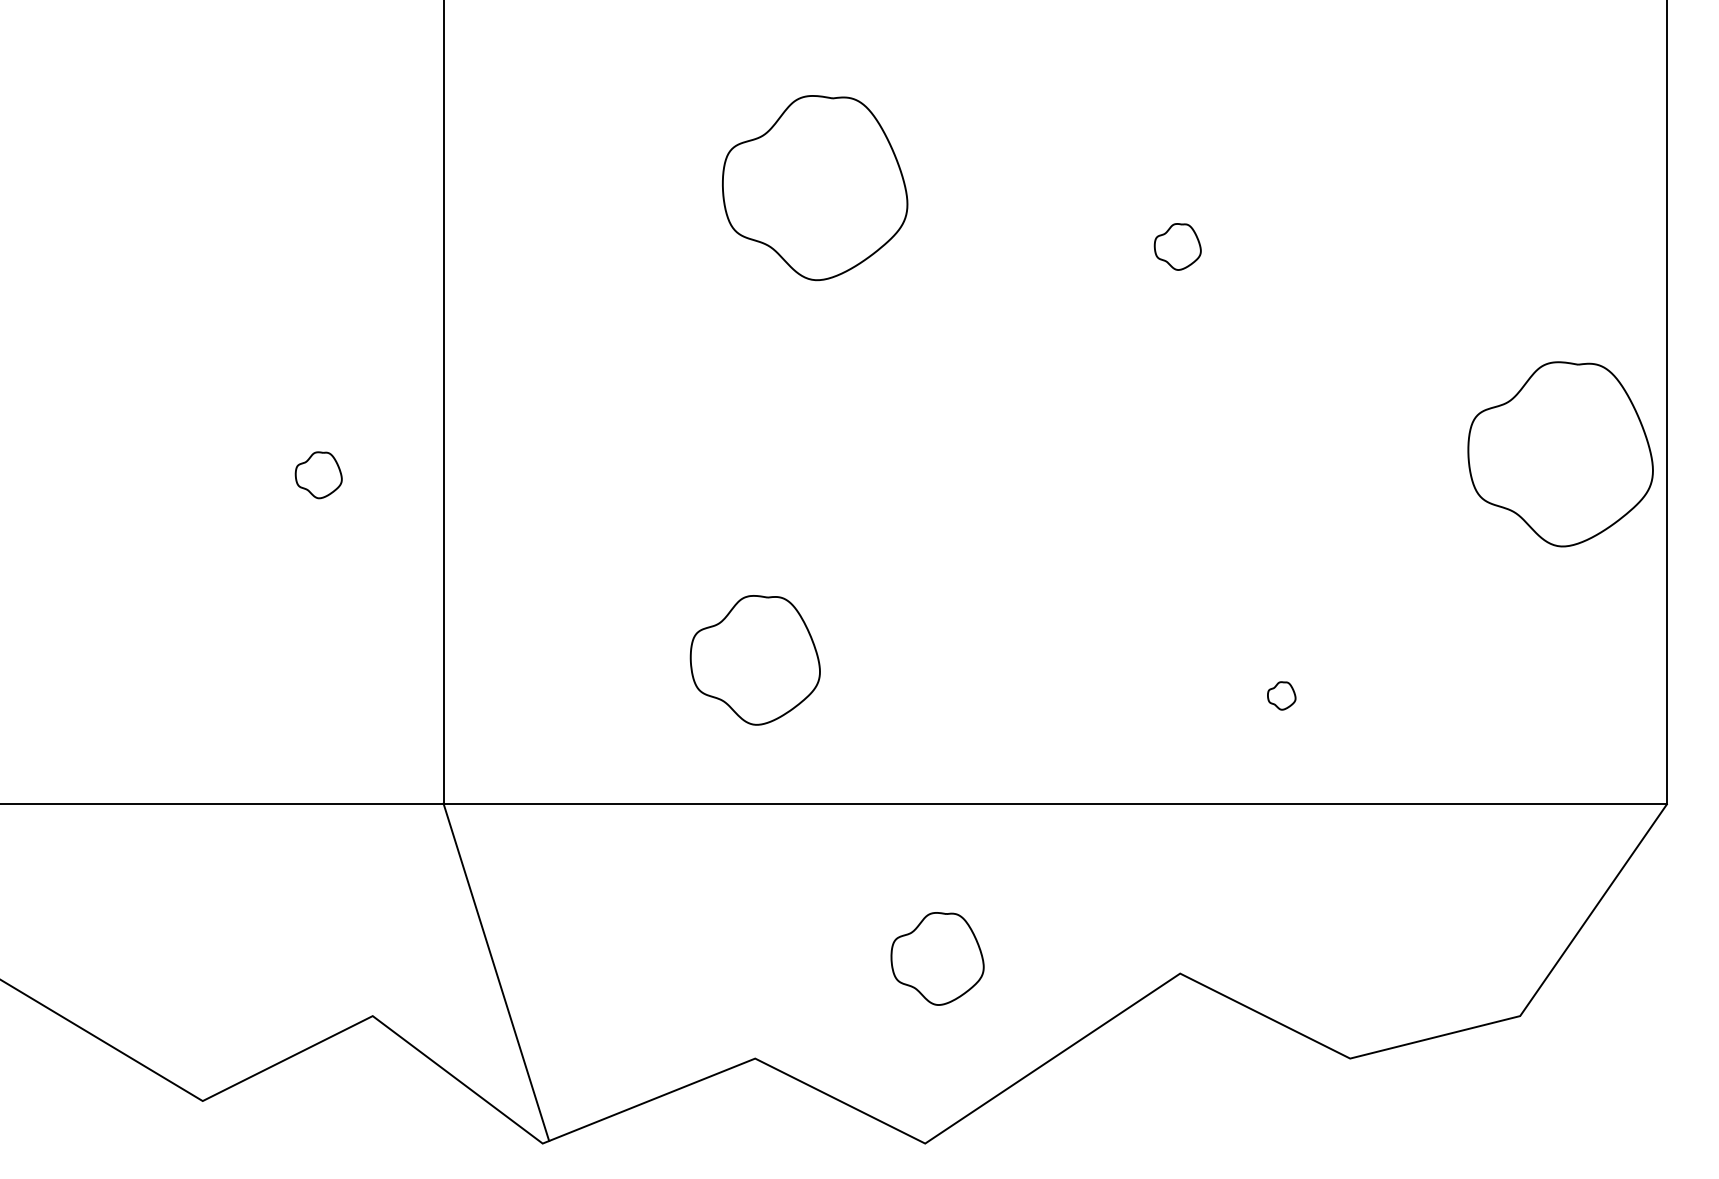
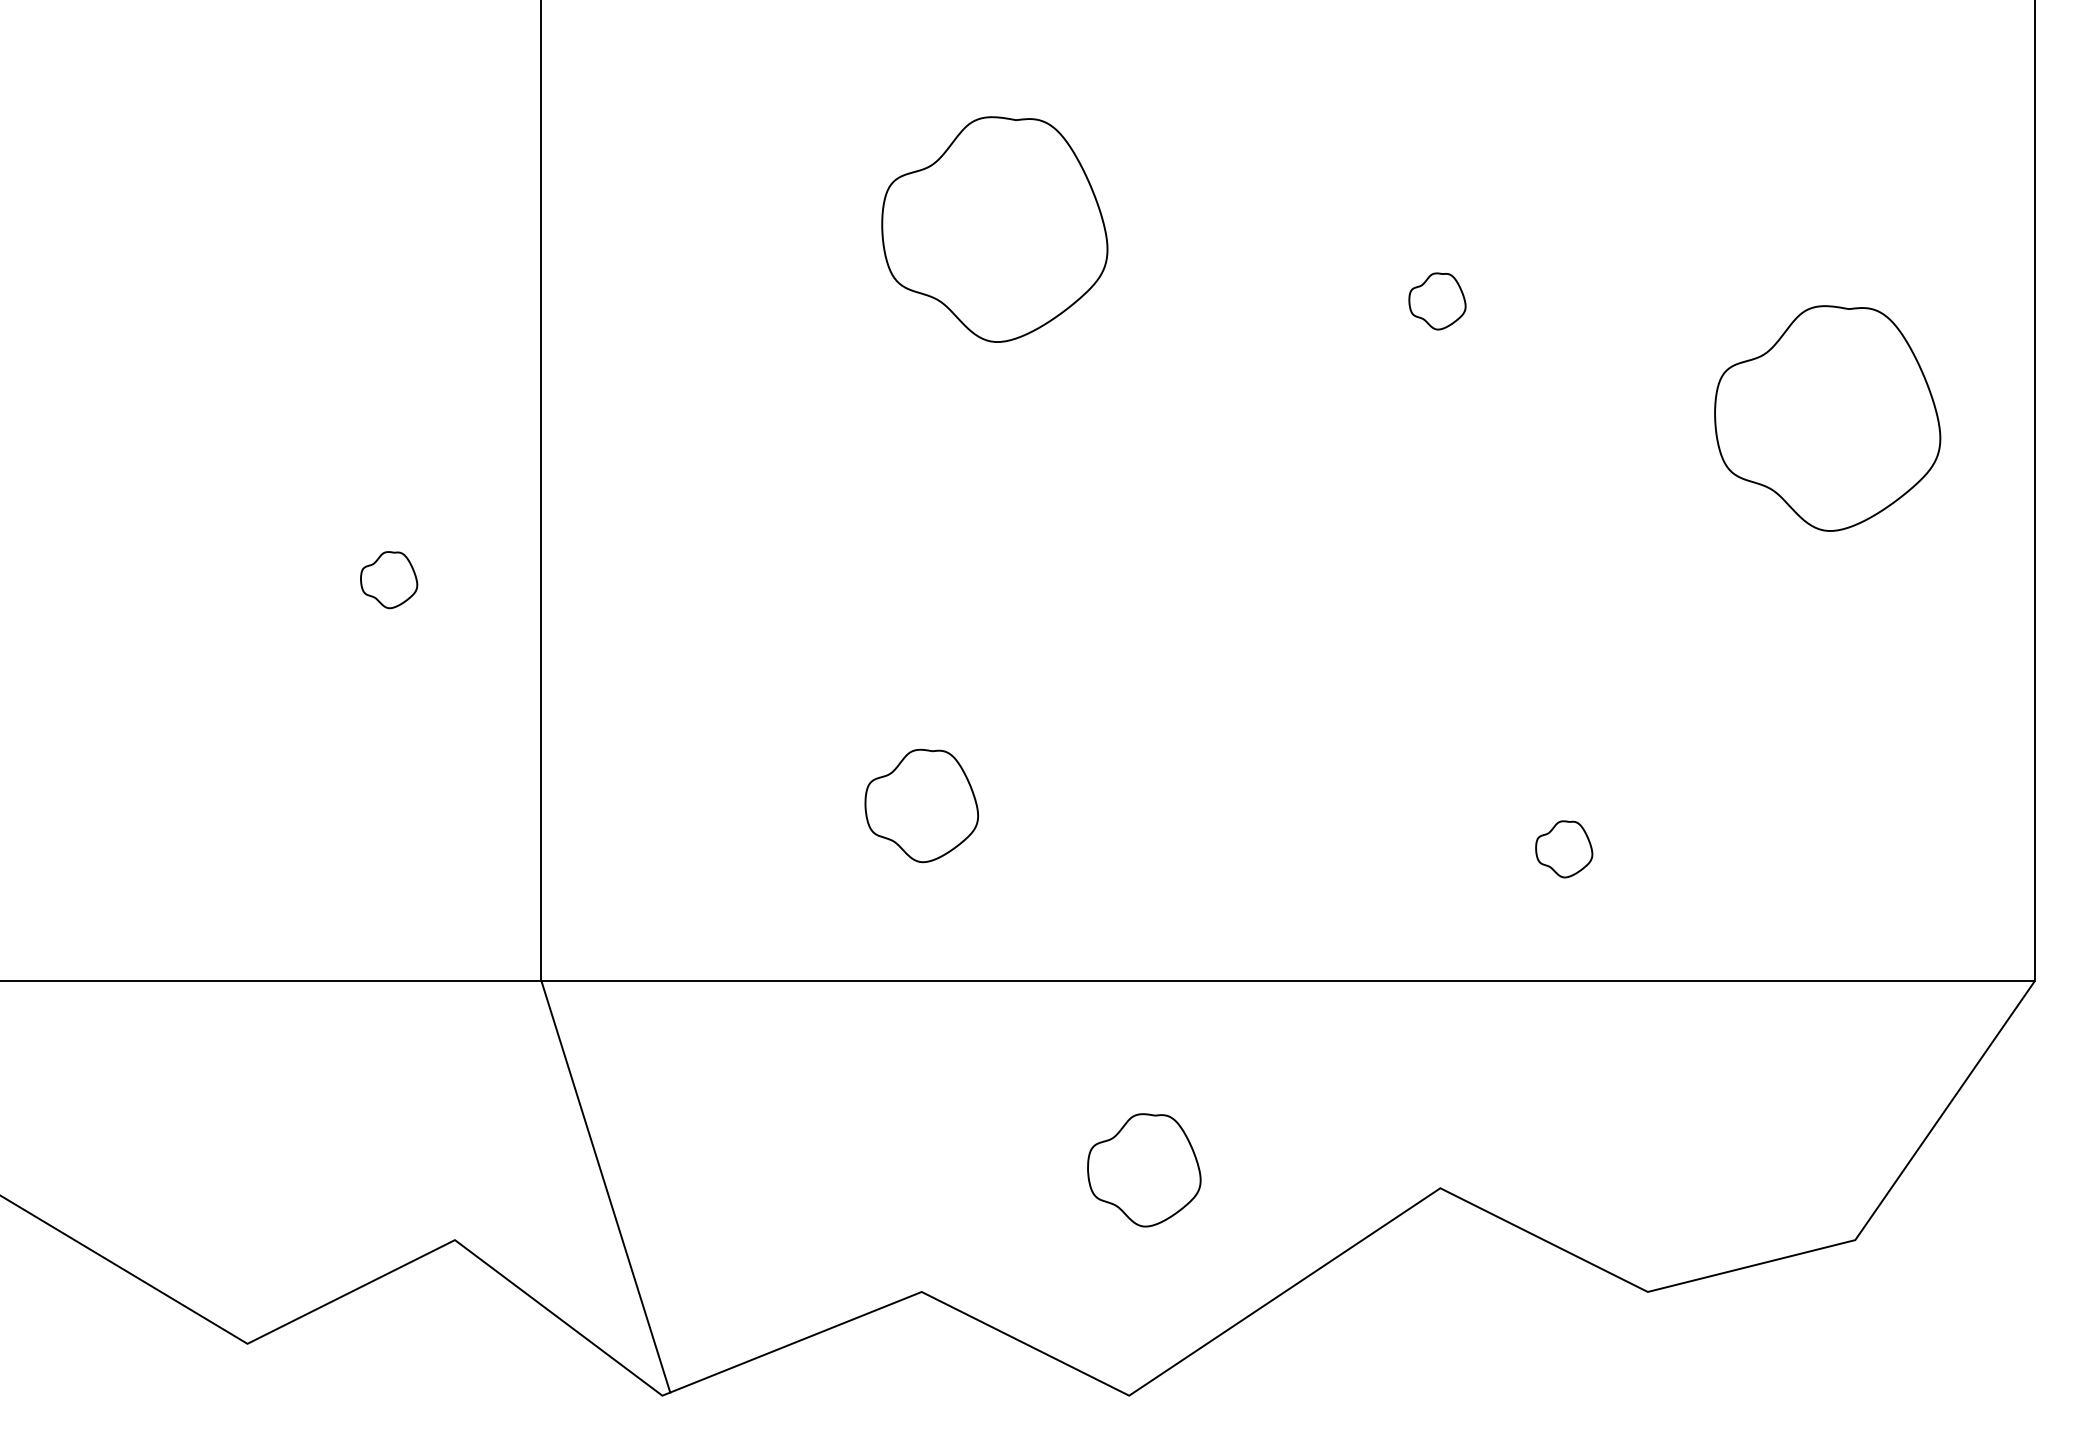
part: (1560, 454) -> (1827, 418), moved
part: (755, 659) -> (921, 805), size x0.71
part: (1281, 696) -> (1564, 849), size x1.67

